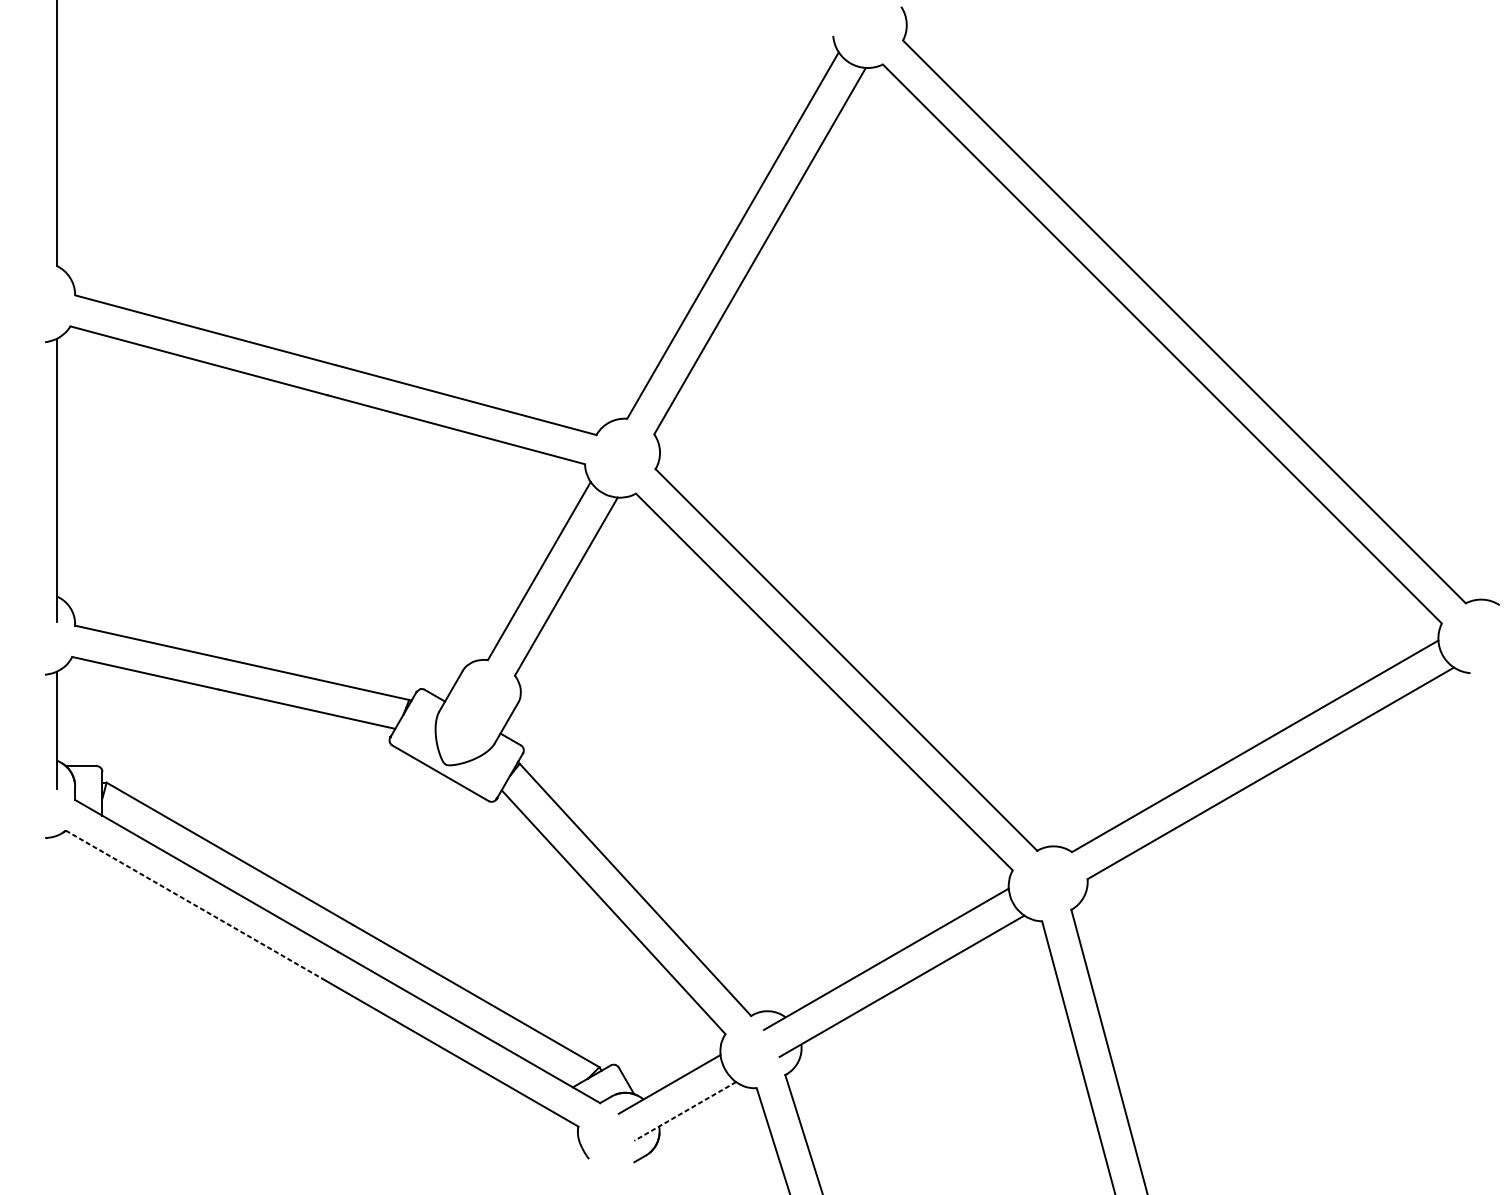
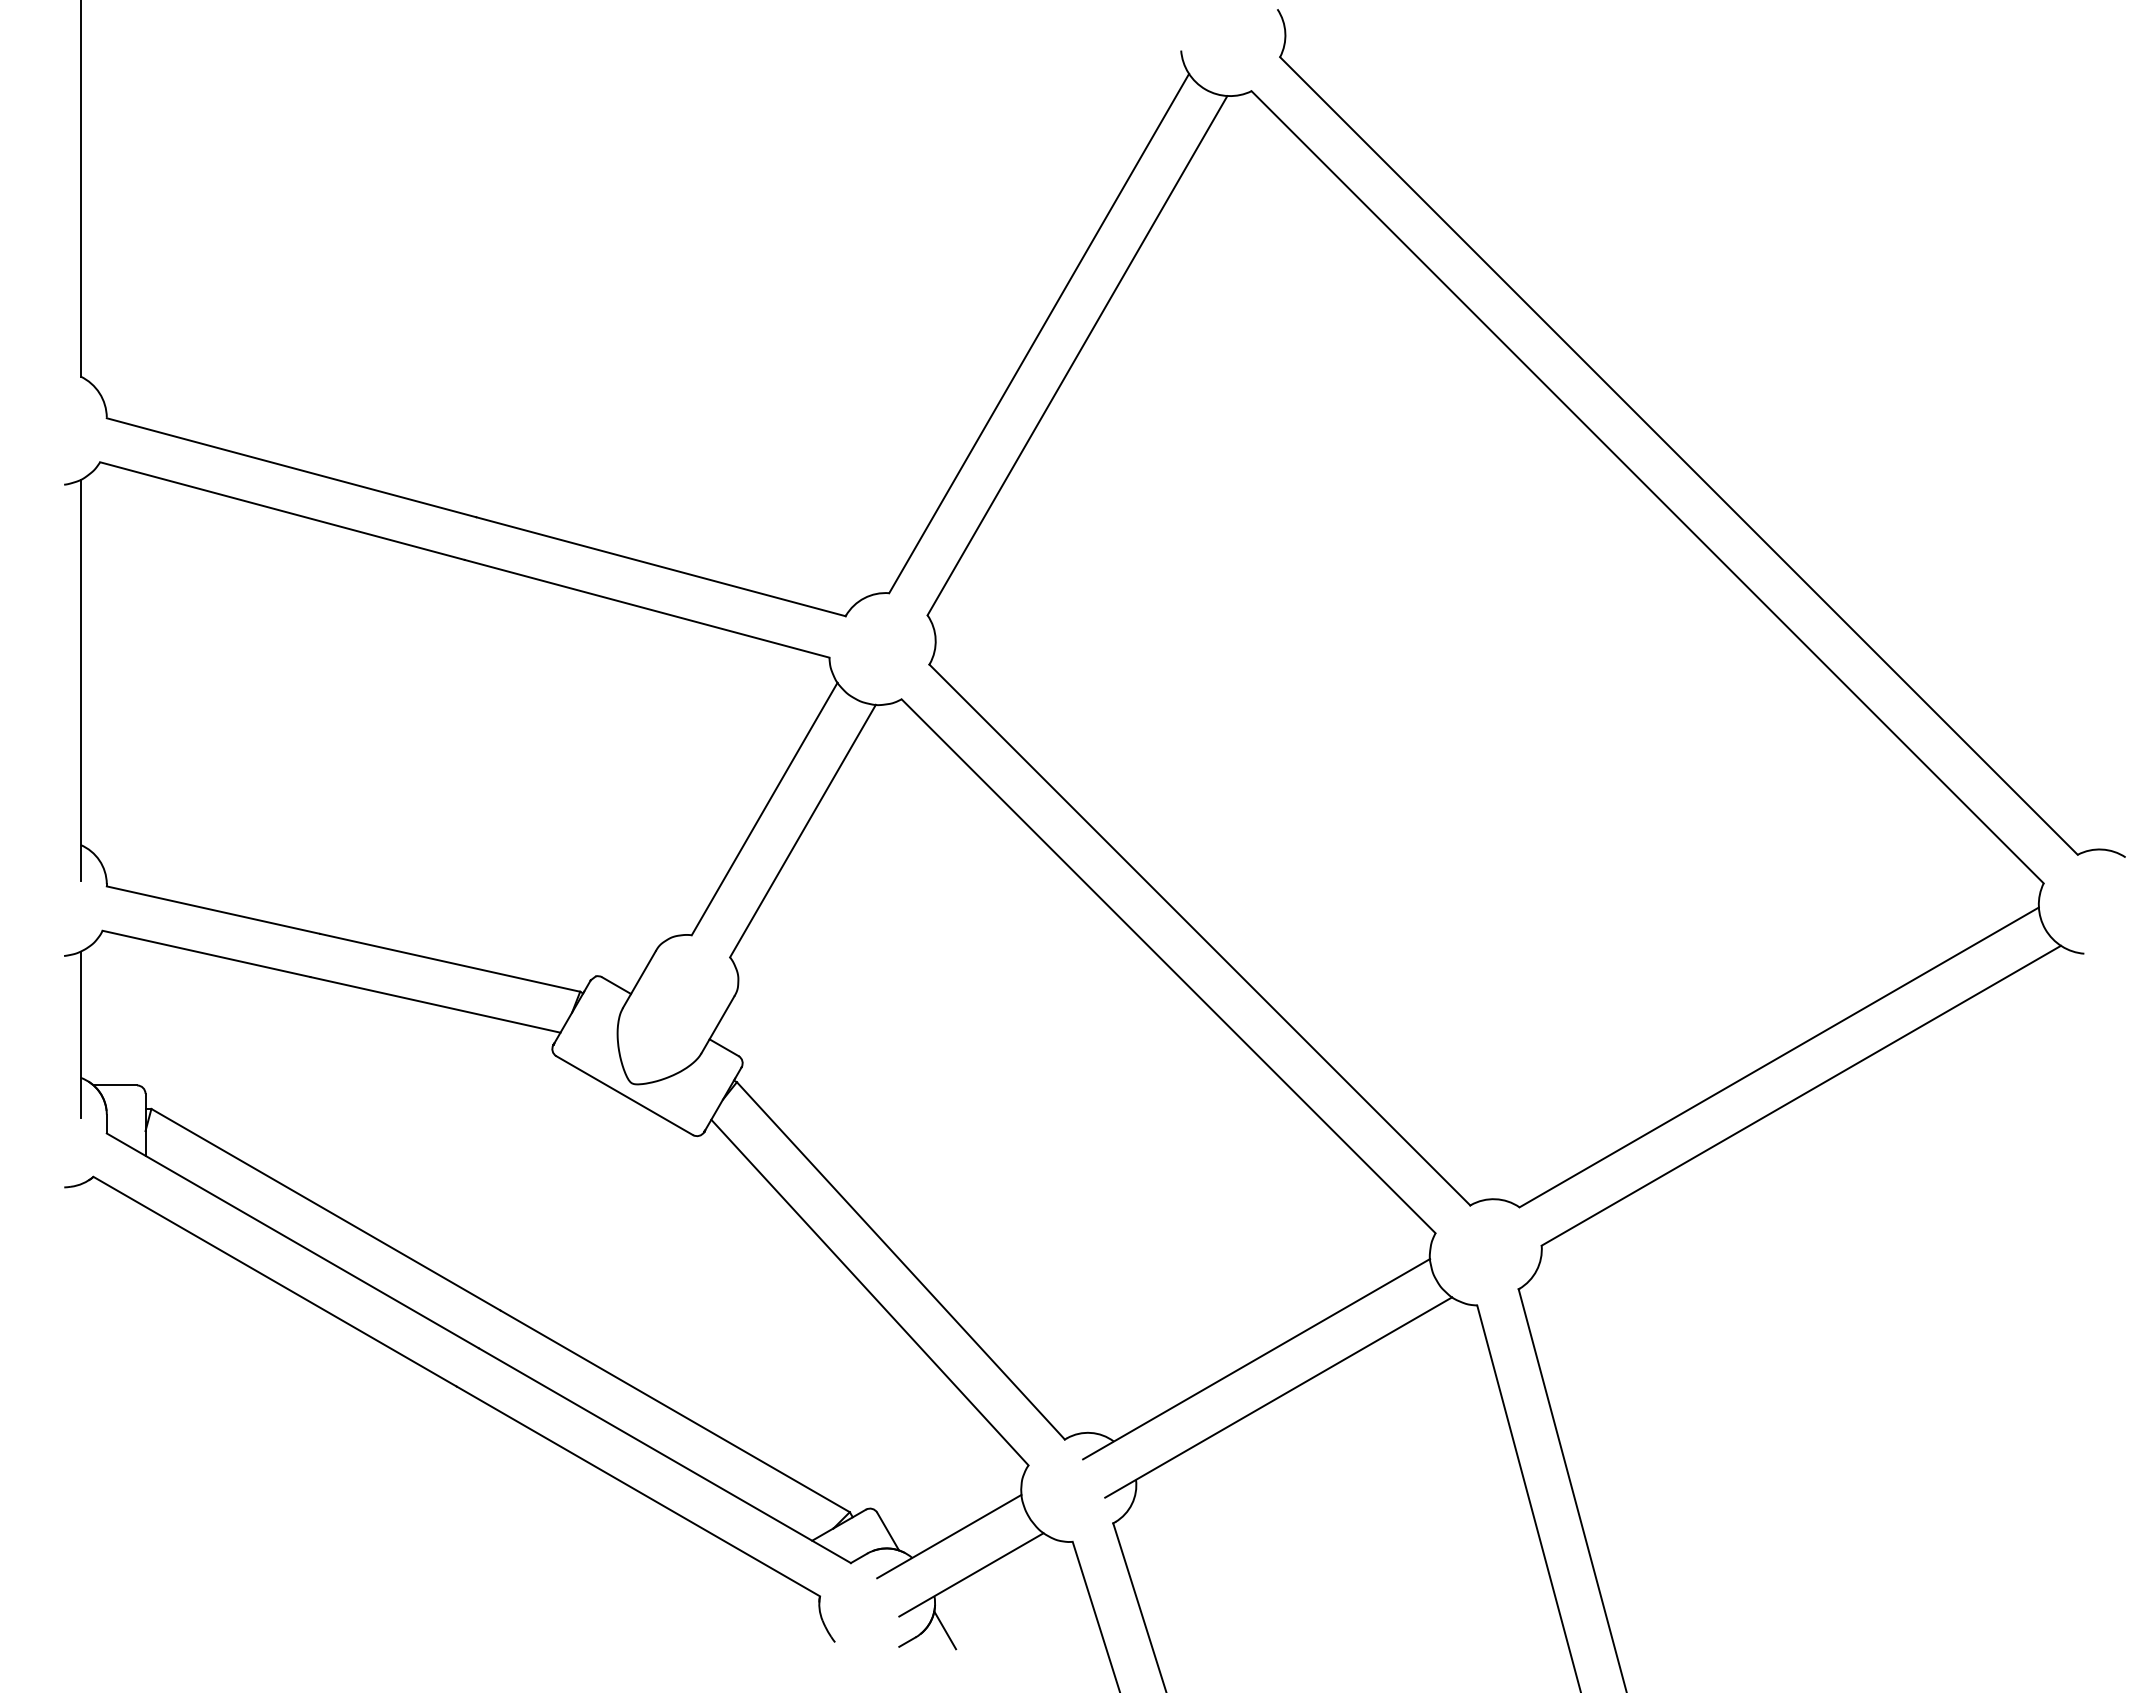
line: (194, 904) -> (275, 1281), dashed -> solid
line: (685, 1111) -> (971, 1575), dashed -> solid
line: (666, 1150) -> (945, 1630), added

